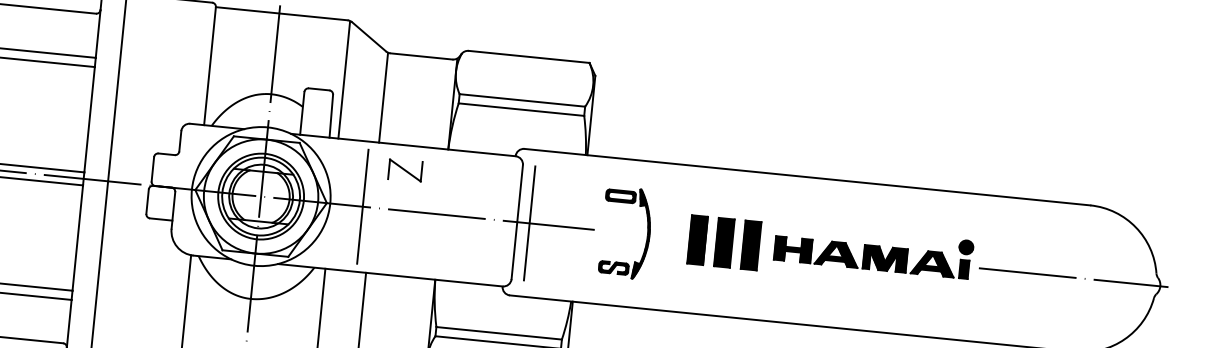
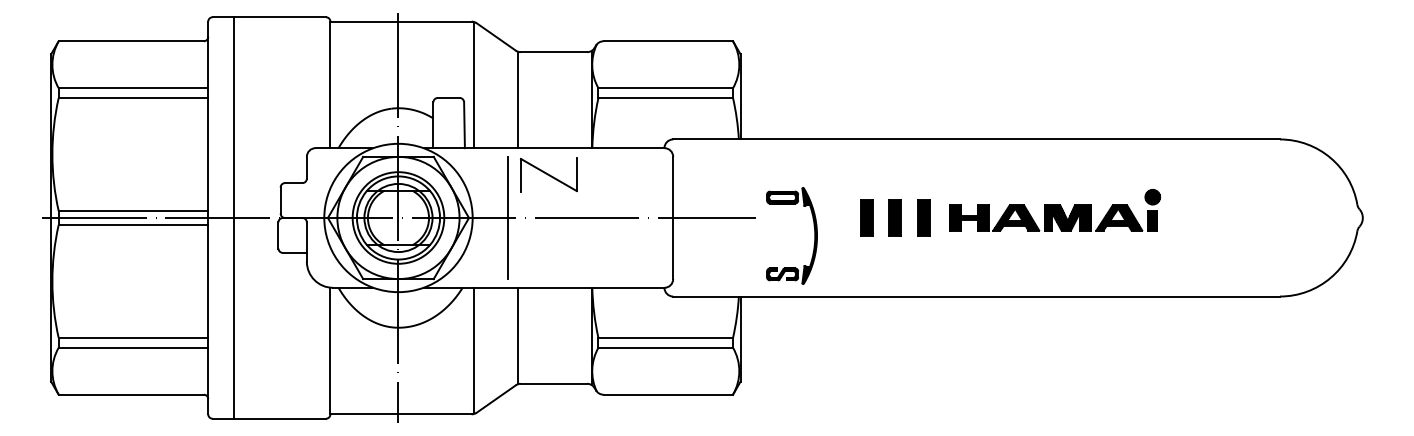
part: (405, 170) -> (548, 174), size x1.6
line: (529, 222) -> (686, 217), removed
part: (647, 234) -> (814, 235), moved
part: (697, 239) -> (866, 217), size x0.7
part: (724, 242) -> (895, 217), size x0.7
part: (751, 245) -> (924, 217), size x0.7
line: (1073, 277) -> (1269, 217), removed

